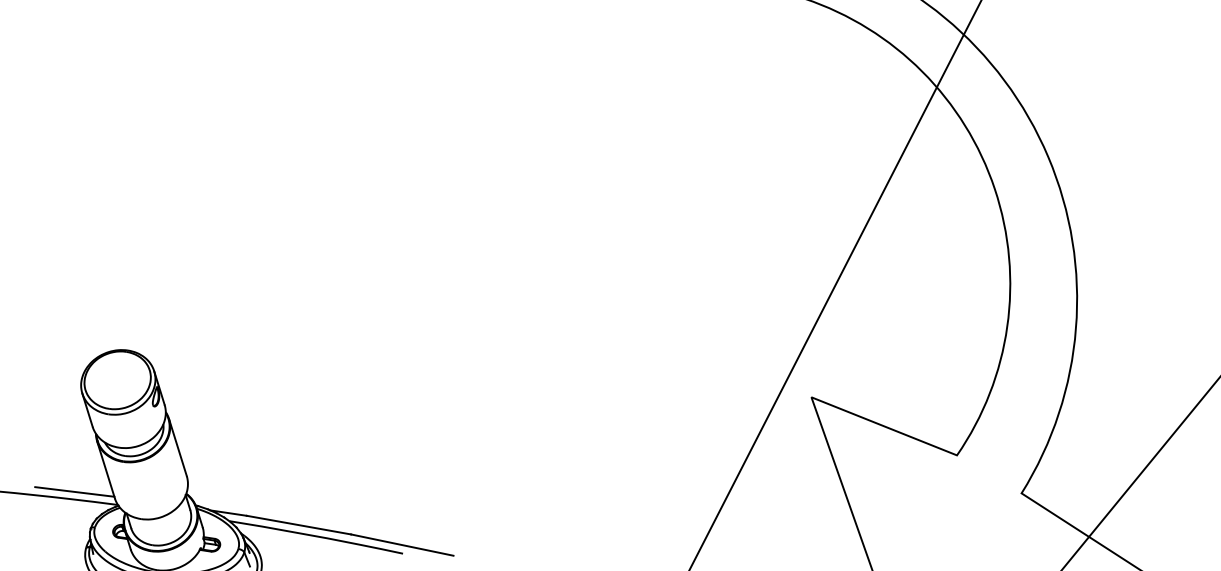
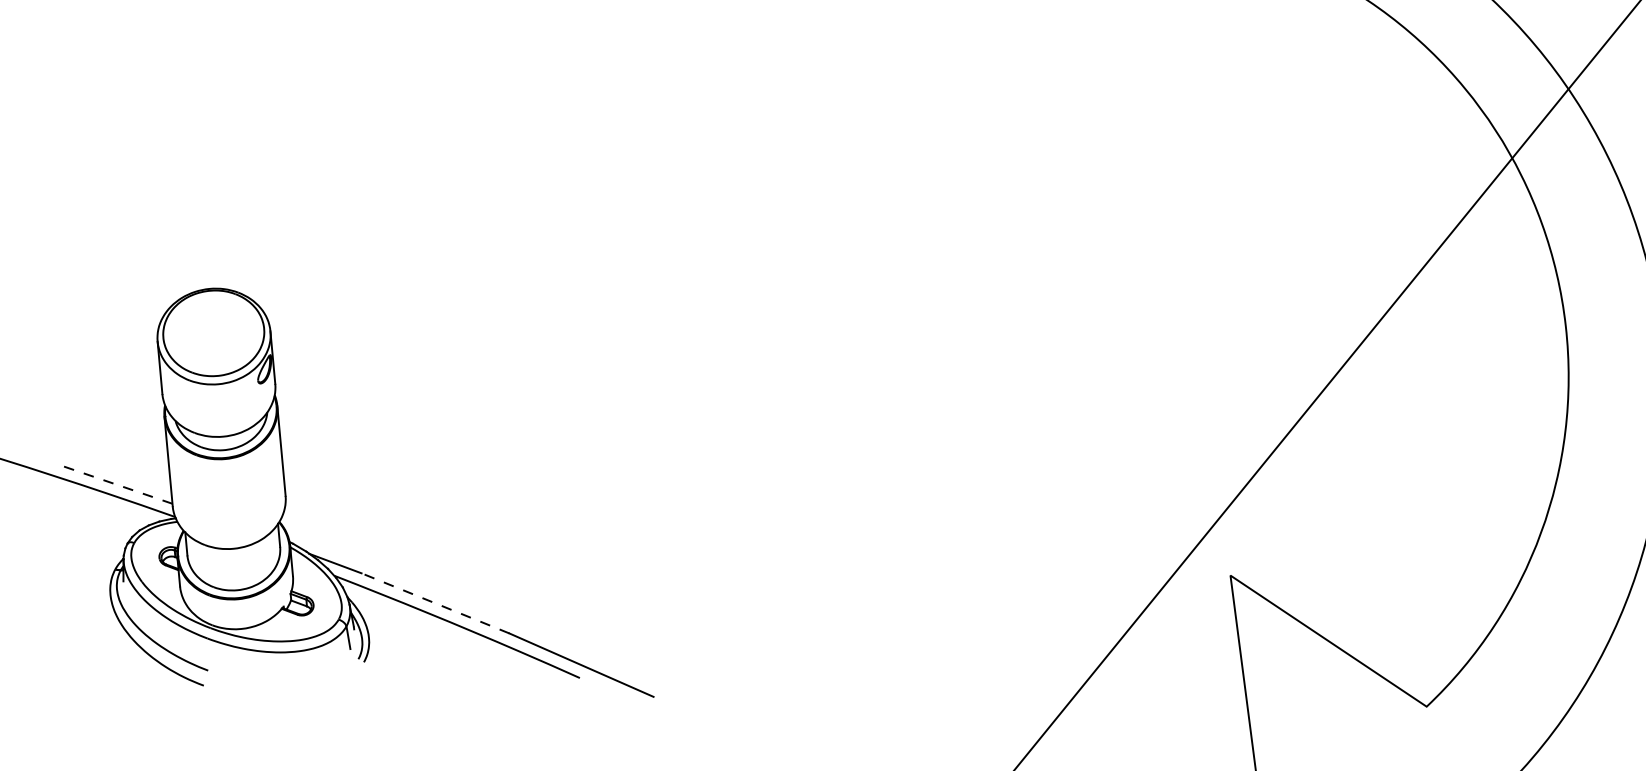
line: (74, 491) -> (115, 483), solid -> dashed
line: (298, 525) -> (434, 603), solid -> dashed

